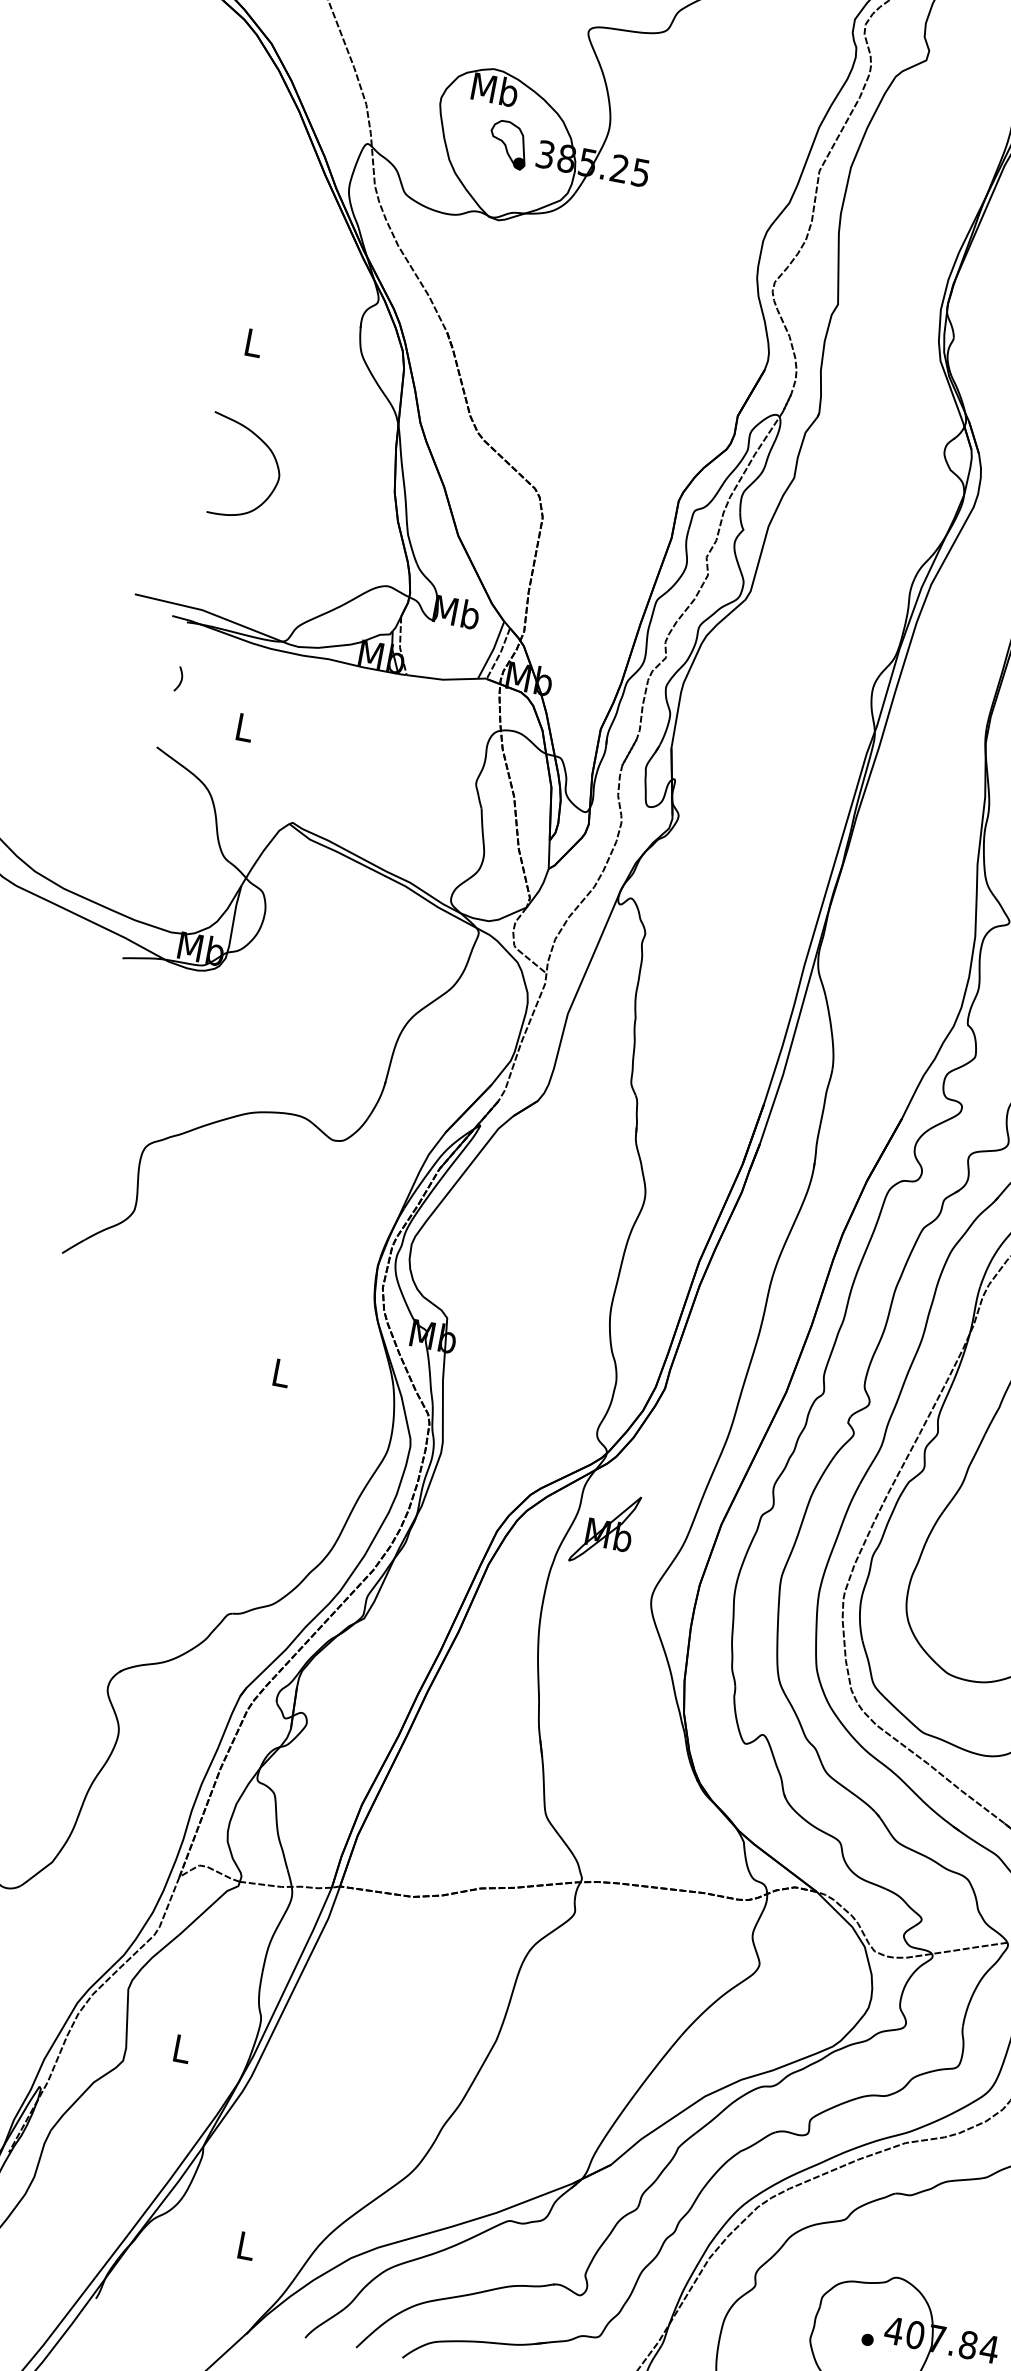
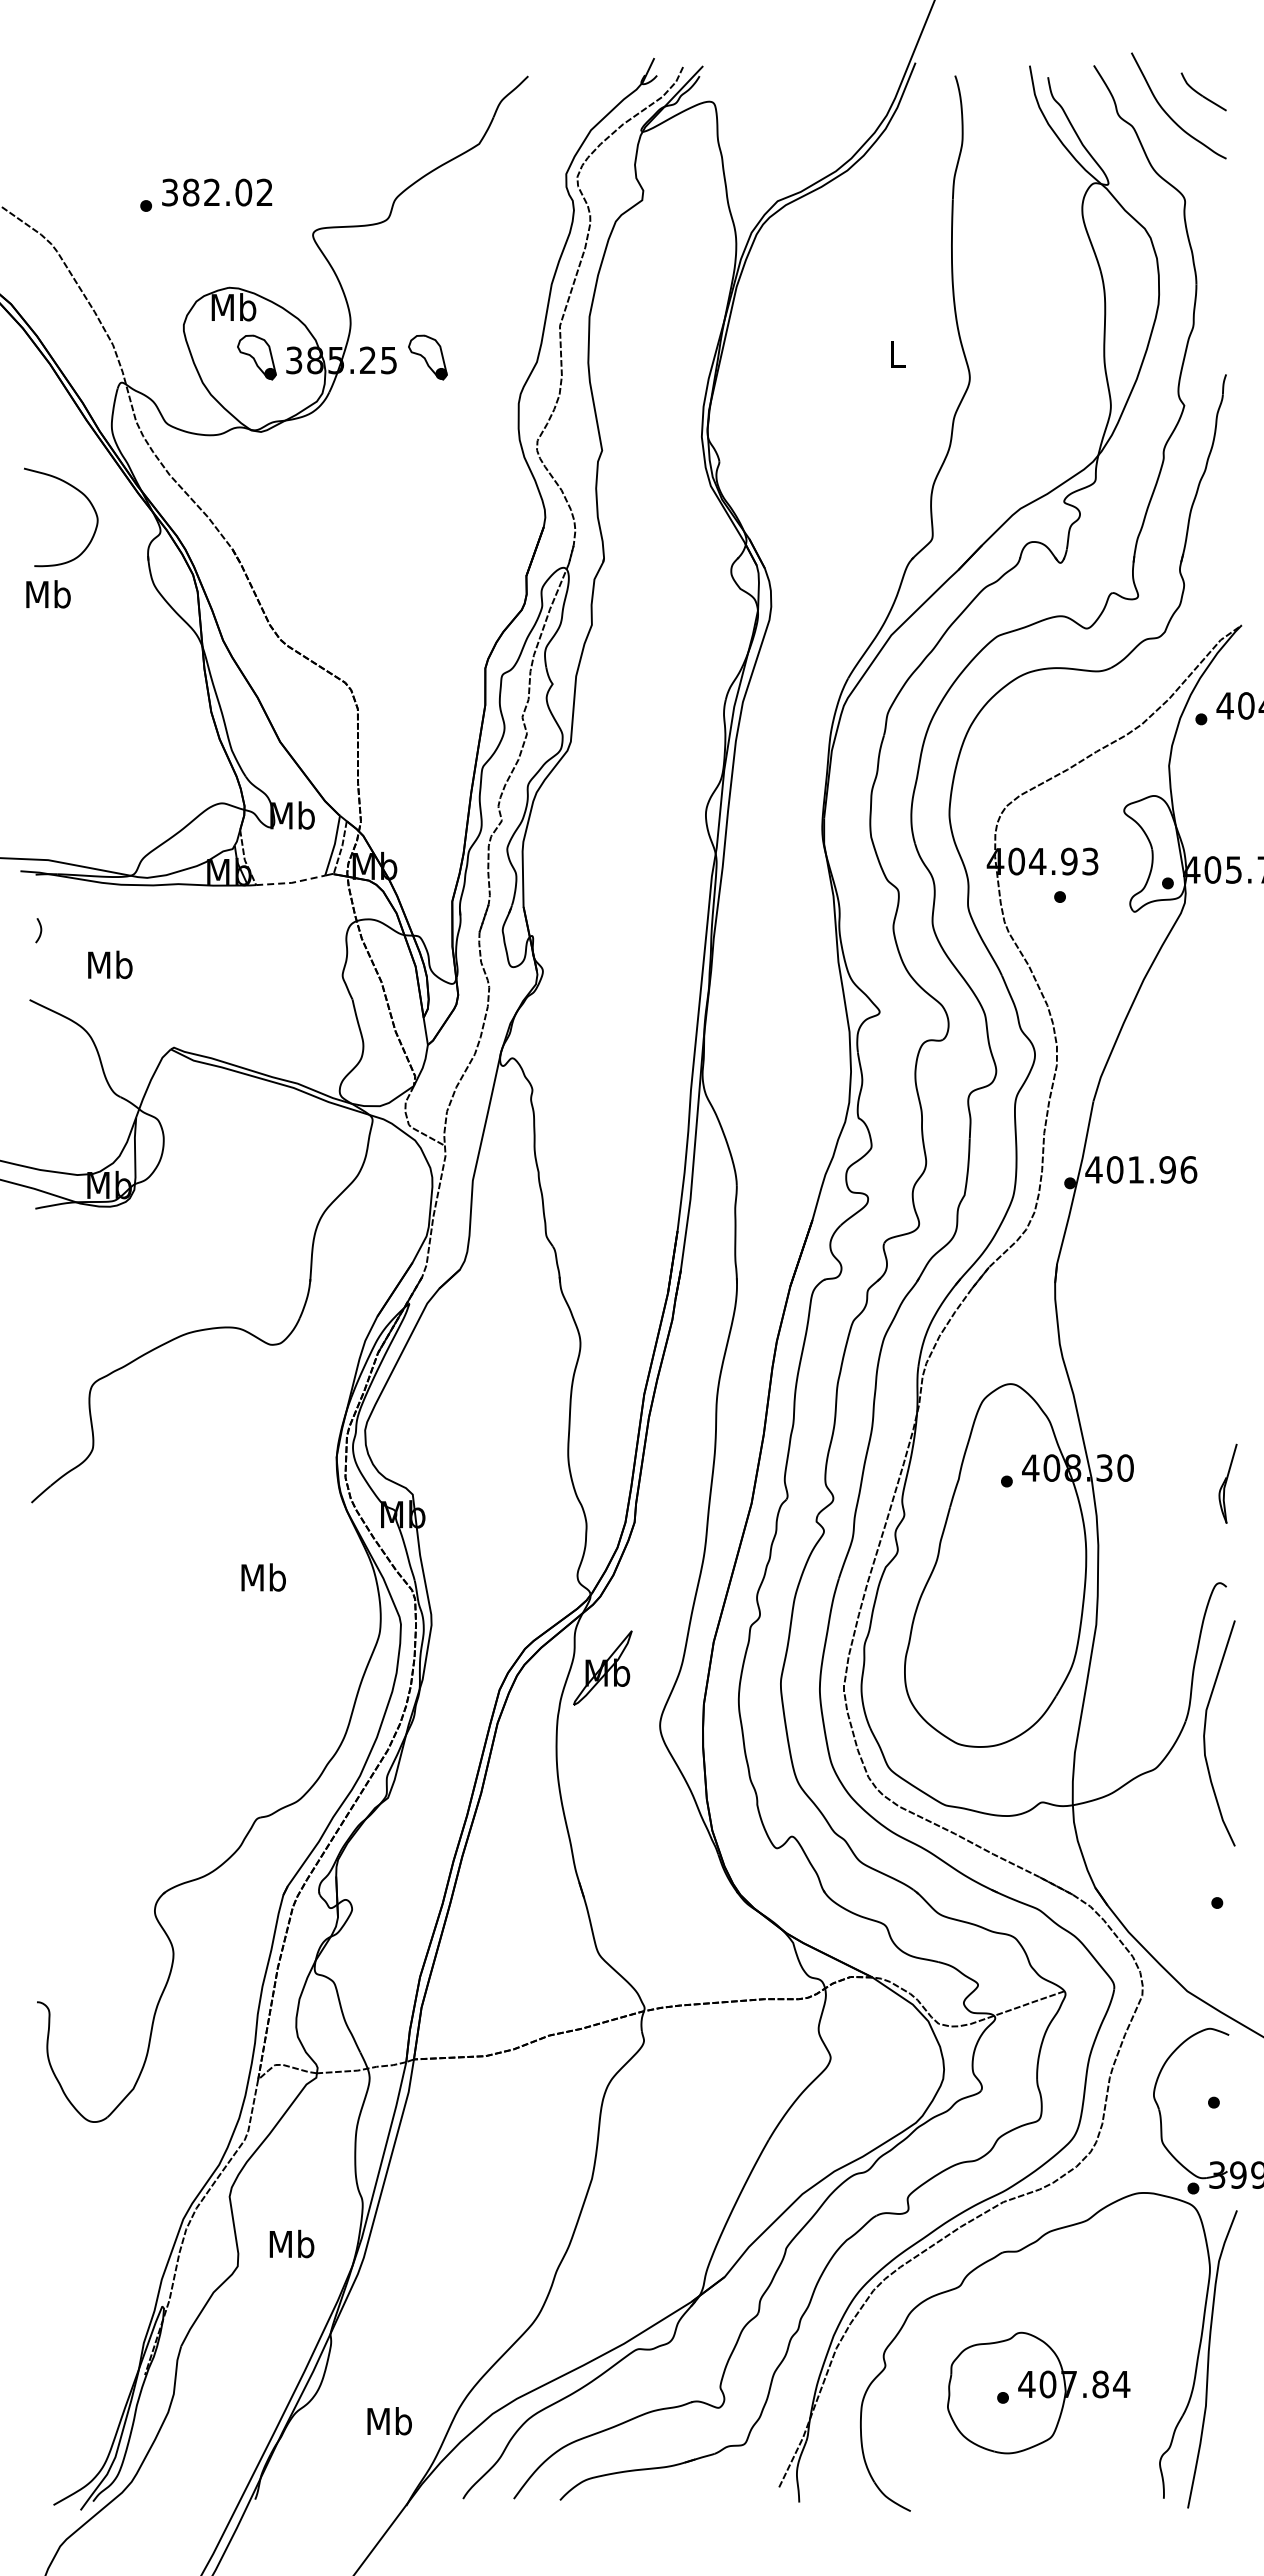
part: (680, 177) -> (427, 357), added
text: (253, 342) -> (48, 594), L -> Mb
curve: (266, 446) -> (79, 492), moved
line: (442, 679) -> (291, 882), solid -> dashed
text: (244, 727) -> (110, 964), L -> Mb
text: (281, 1372) -> (263, 1577), L -> Mb
text: (181, 2048) -> (291, 2243), L -> Mb
text: (245, 2245) -> (389, 2421), L -> Mb

